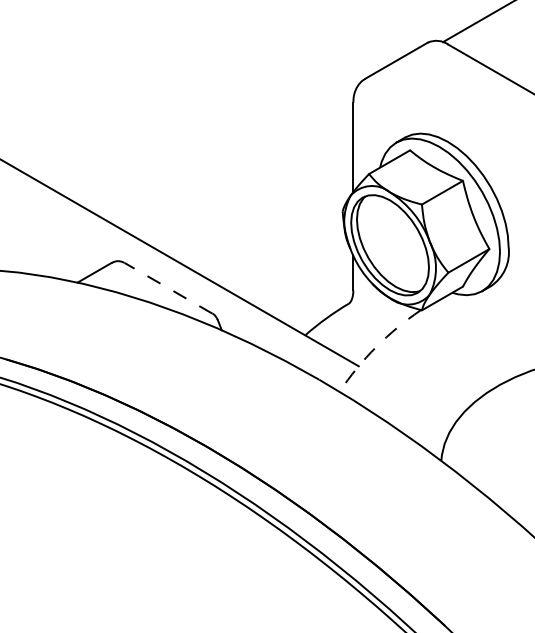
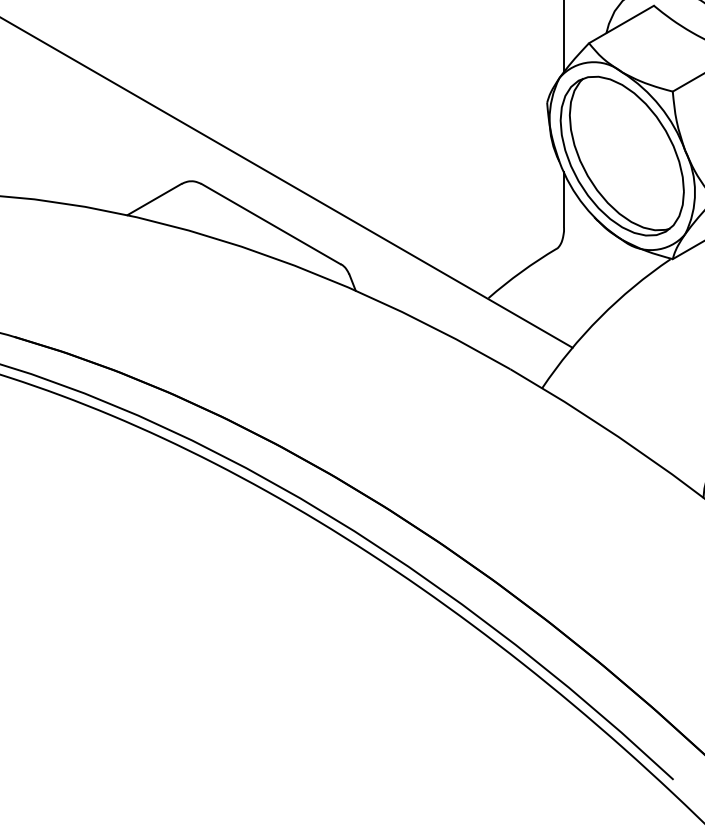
line: (168, 288) -> (271, 224), dashed -> solid
arc: (376, 347) -> (600, 318), dashed -> solid

